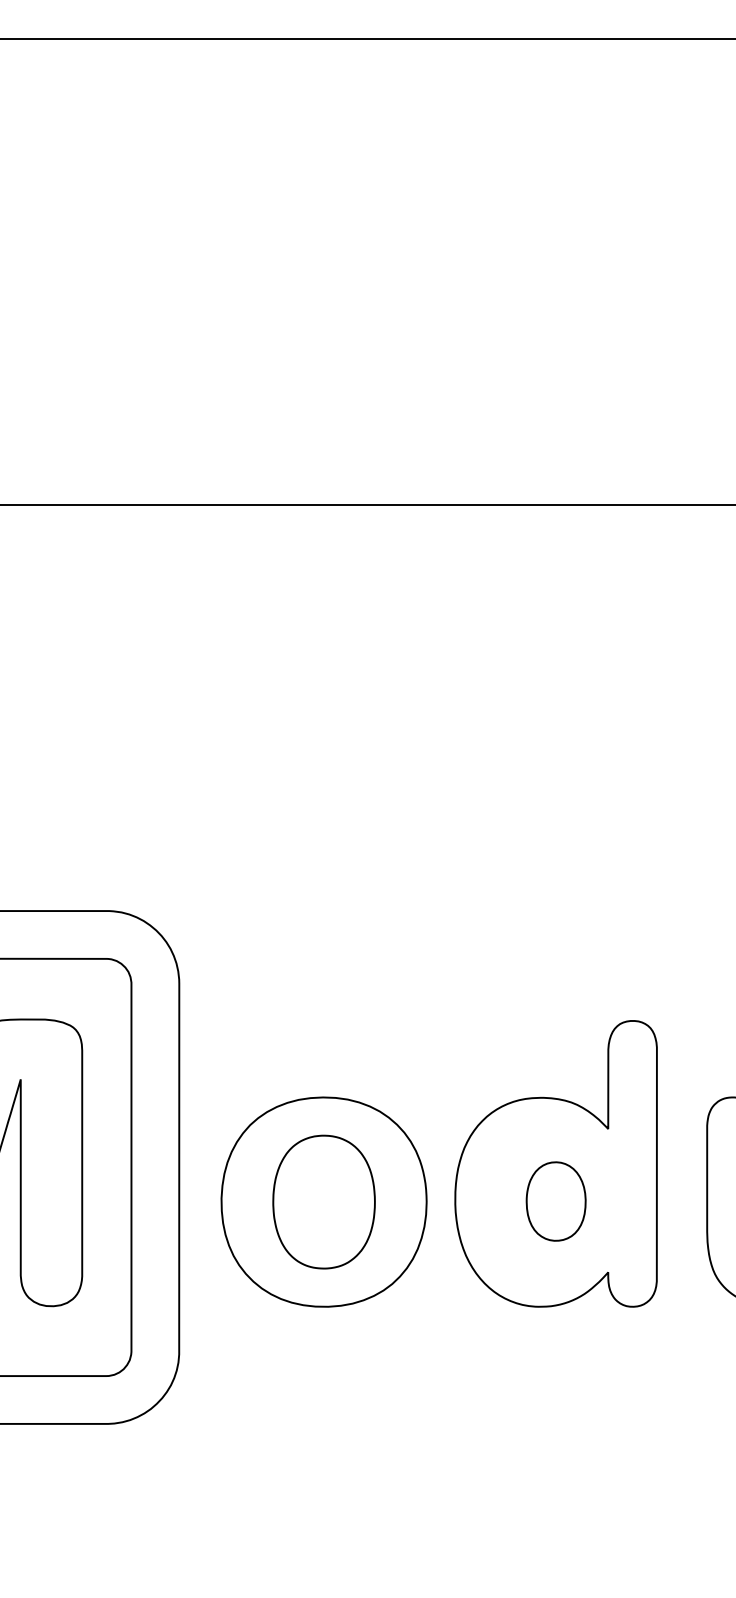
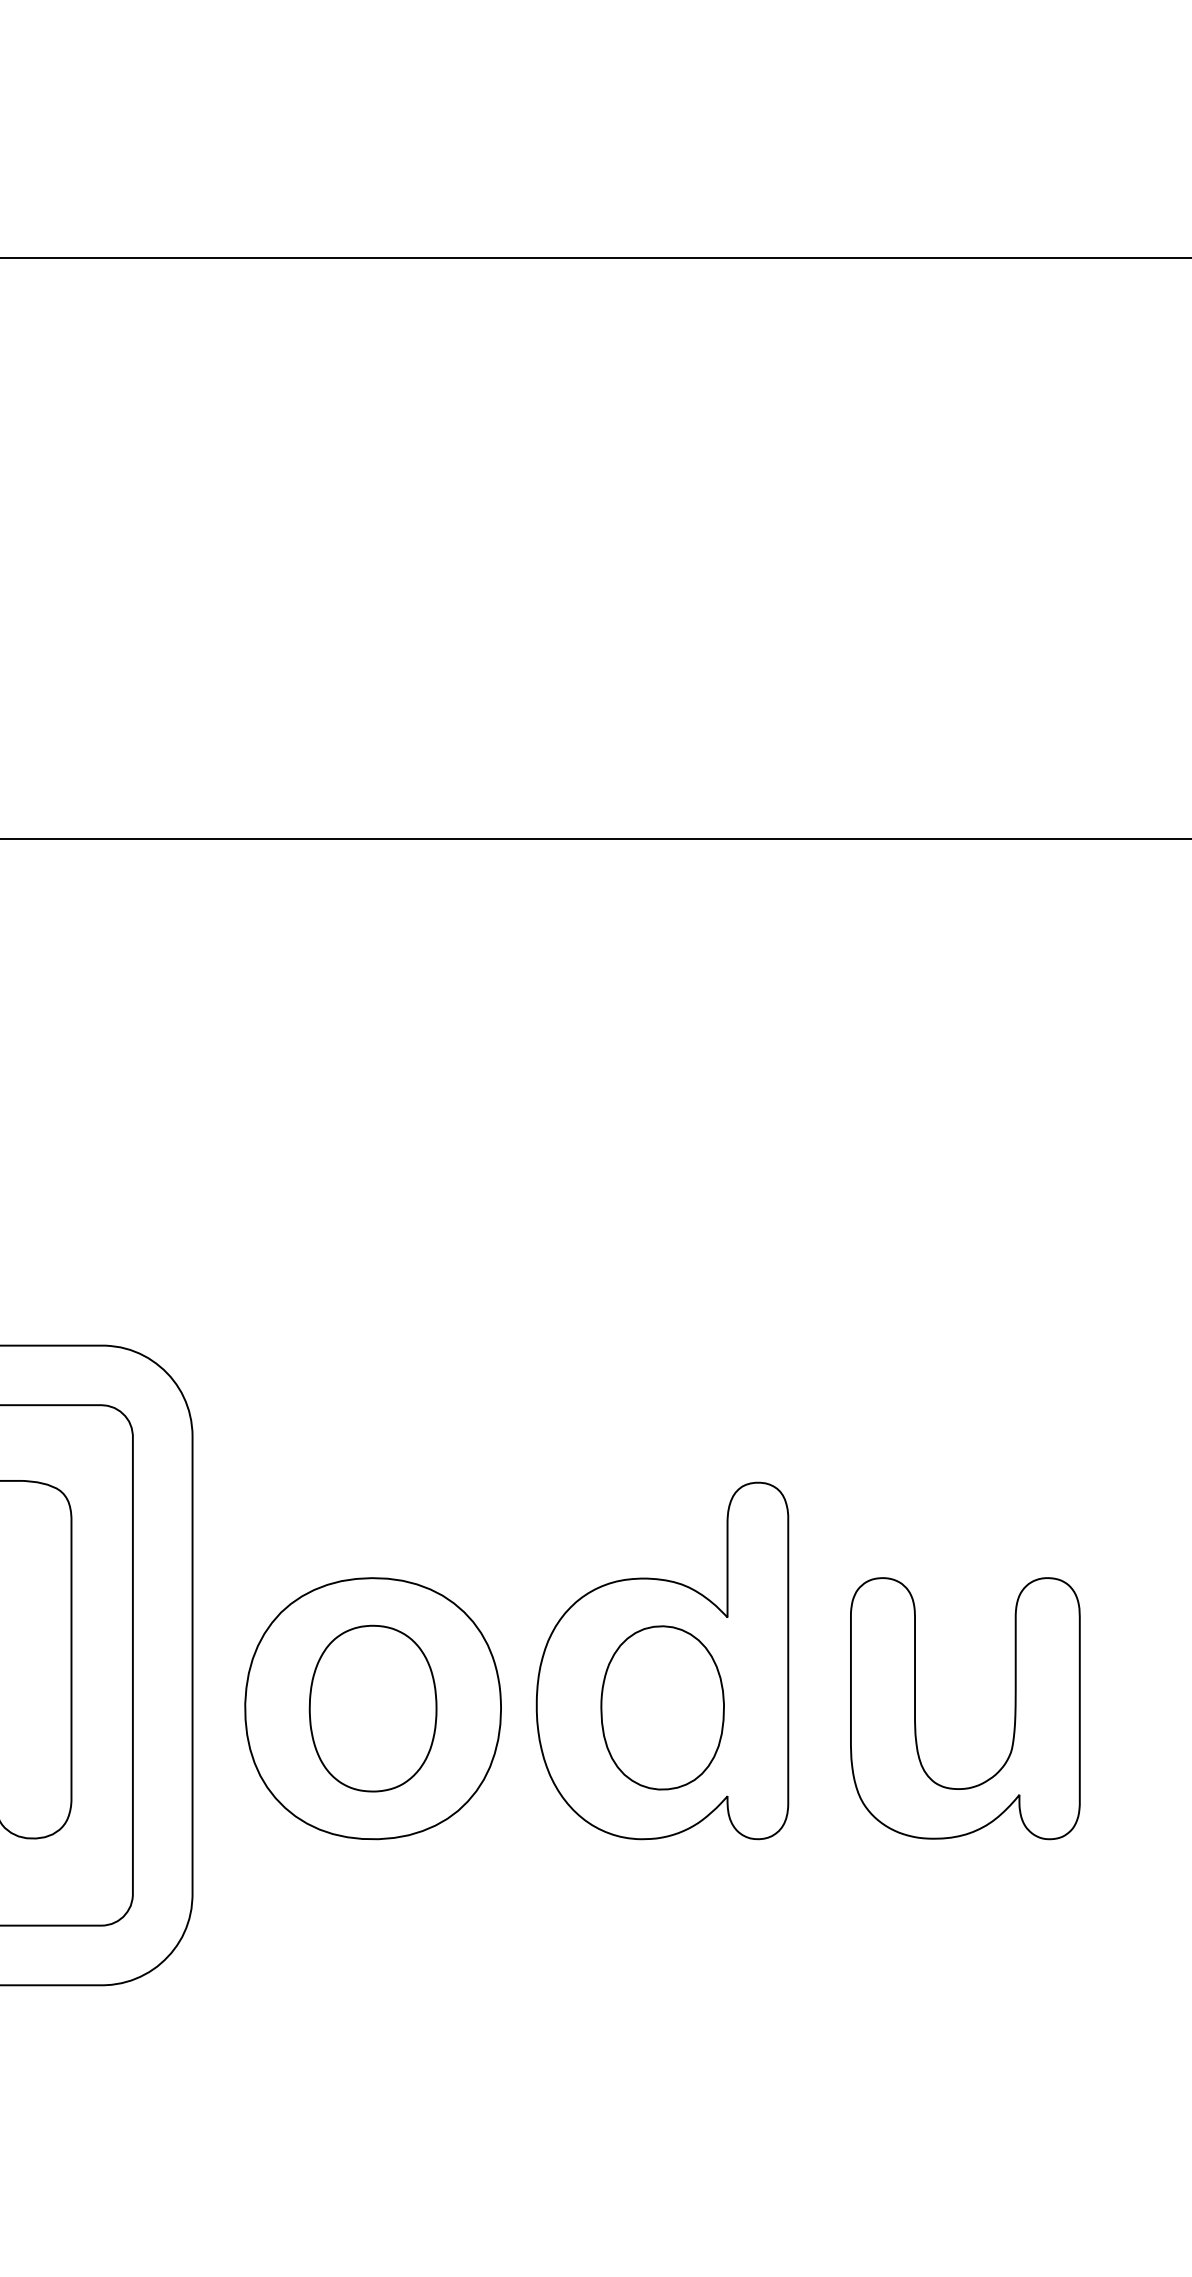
part: (556, 1201) -> (662, 1707), size x1.67

